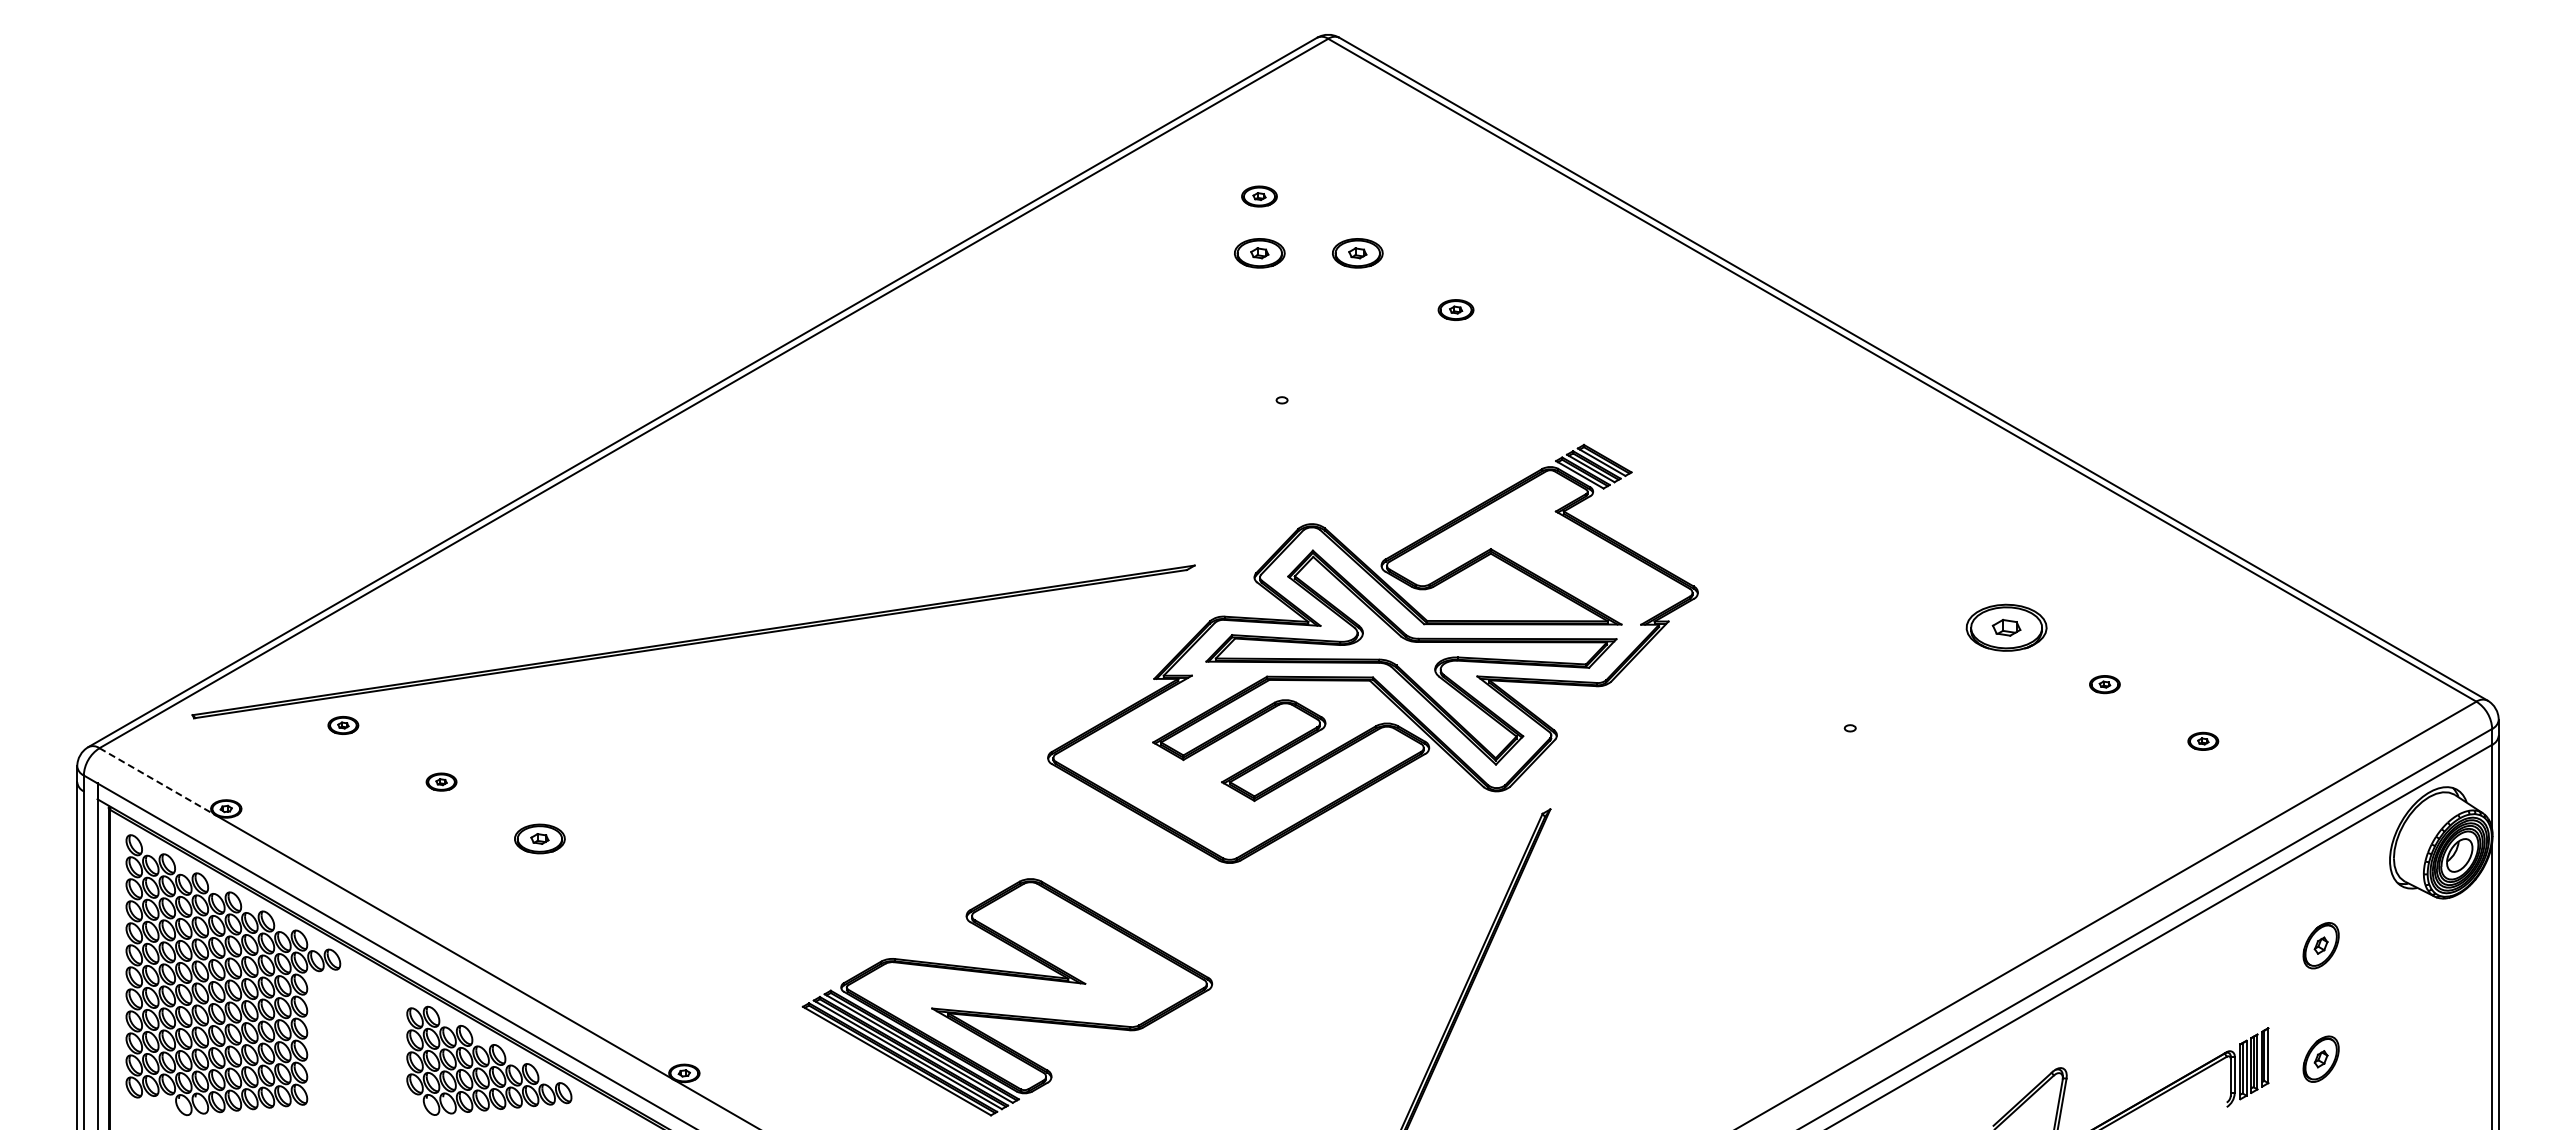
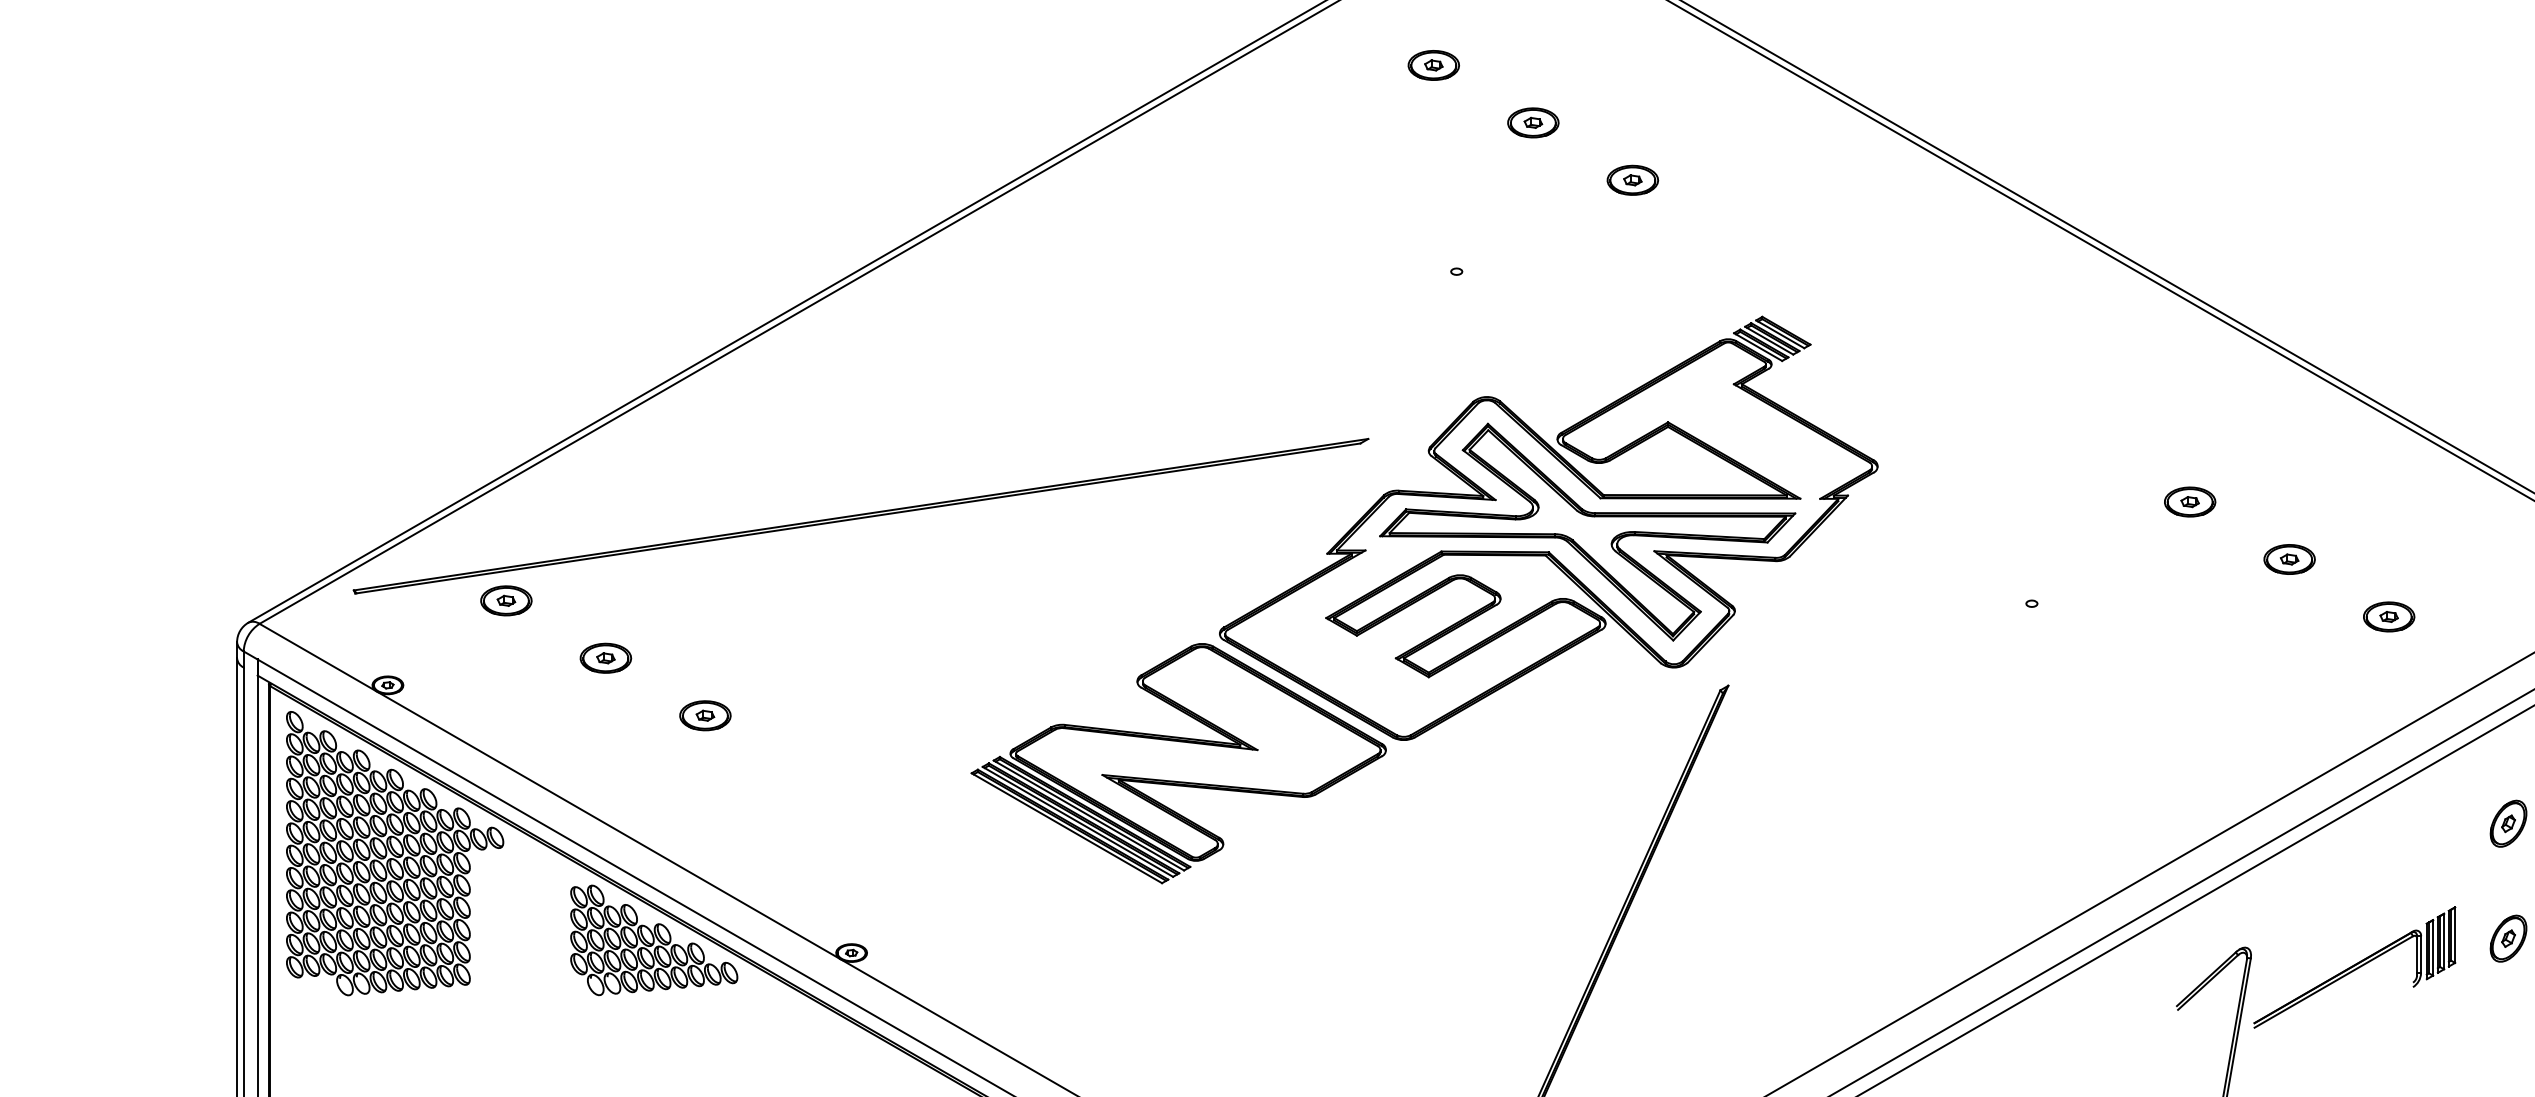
part: (1259, 196) -> (1433, 65), size x1.43
part: (1259, 253) -> (1433, 123), removed
part: (1455, 309) -> (1632, 179), size x1.43
part: (2006, 627) -> (2190, 501), size x0.62
part: (2104, 684) -> (2289, 559), size x1.67
part: (343, 725) -> (506, 600), size x1.67
part: (2203, 741) -> (2389, 617), size x1.67
line: (157, 781) -> (318, 657), dashed -> solid
part: (441, 781) -> (605, 657), size x1.67
part: (1007, 997) -> (1178, 763), moved

